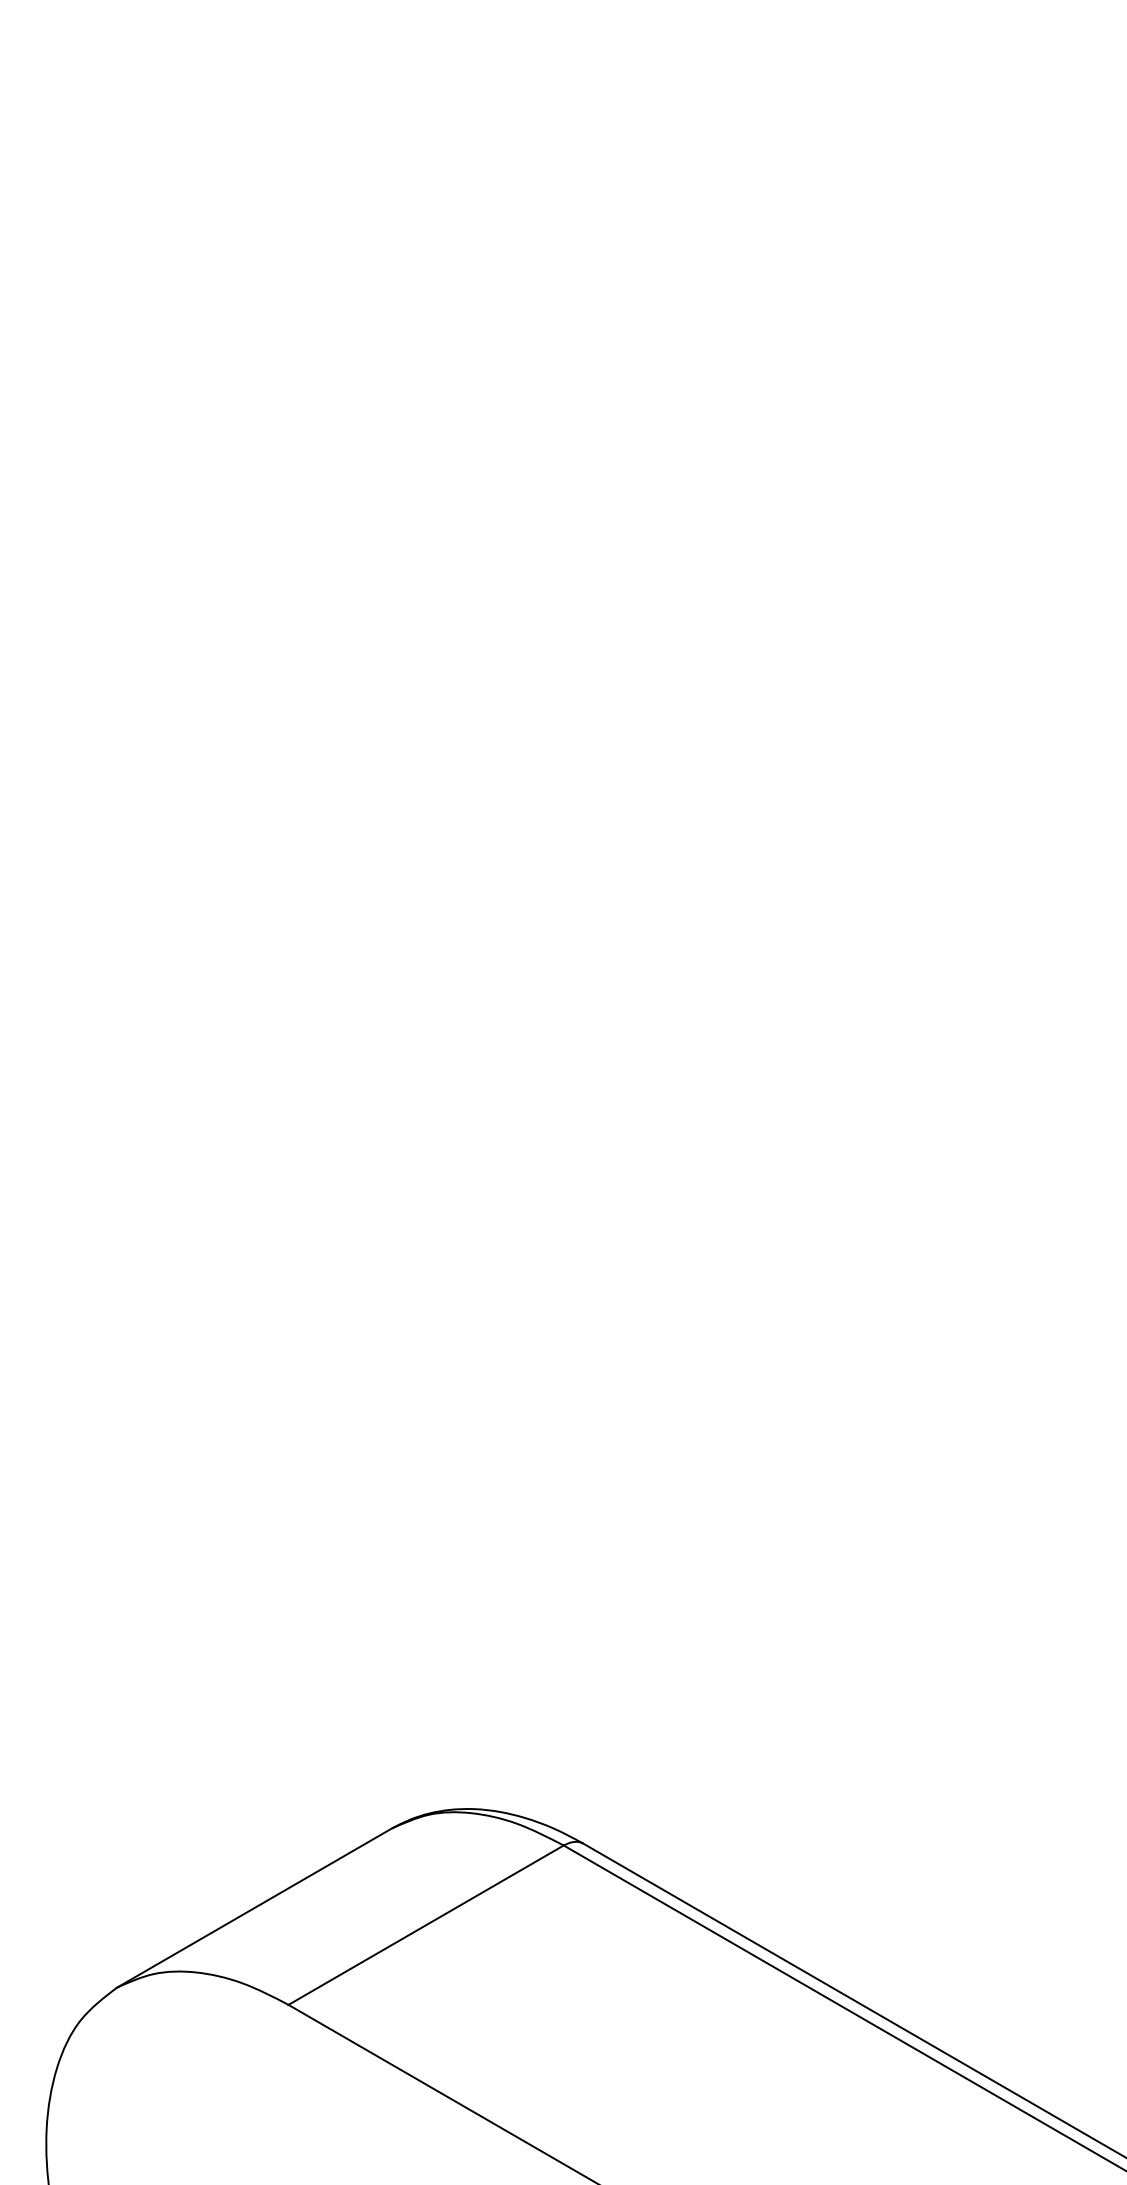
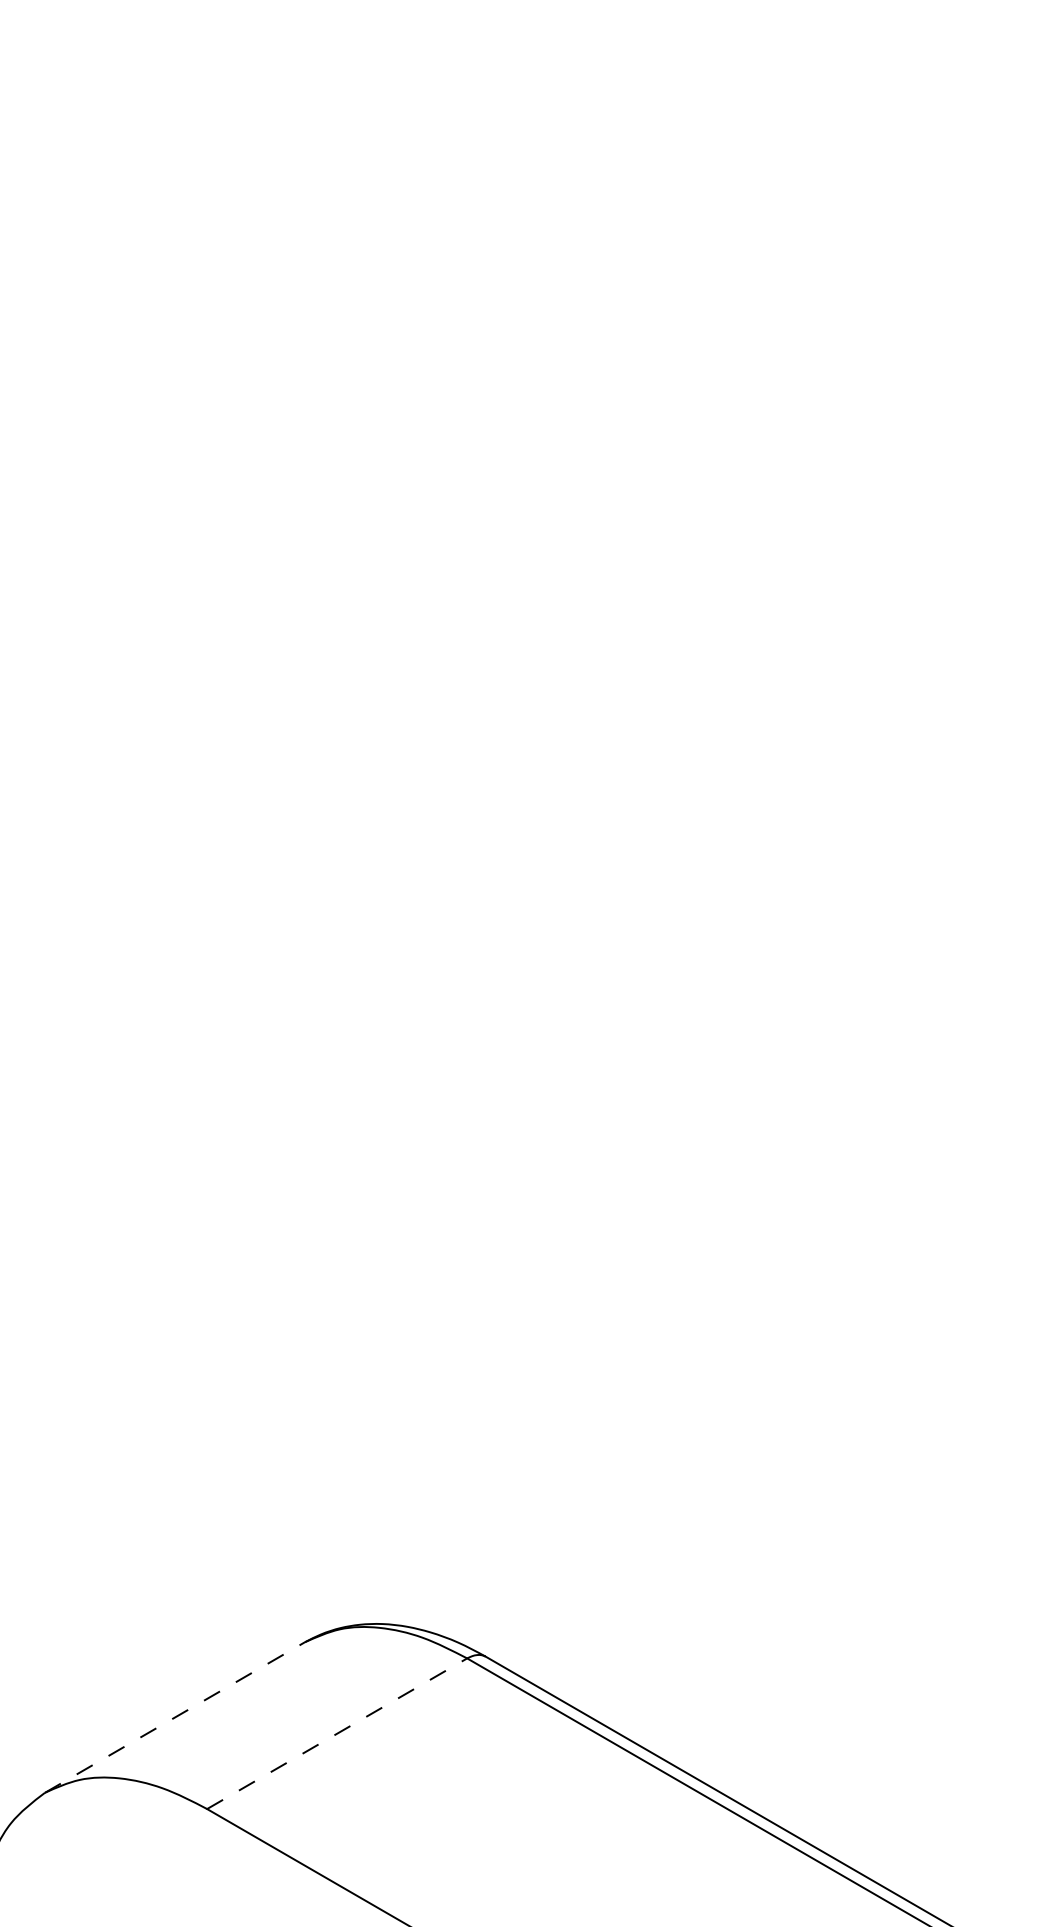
line: (254, 1907) -> (174, 1717), solid -> dashed
line: (426, 1924) -> (337, 1733), solid -> dashed

